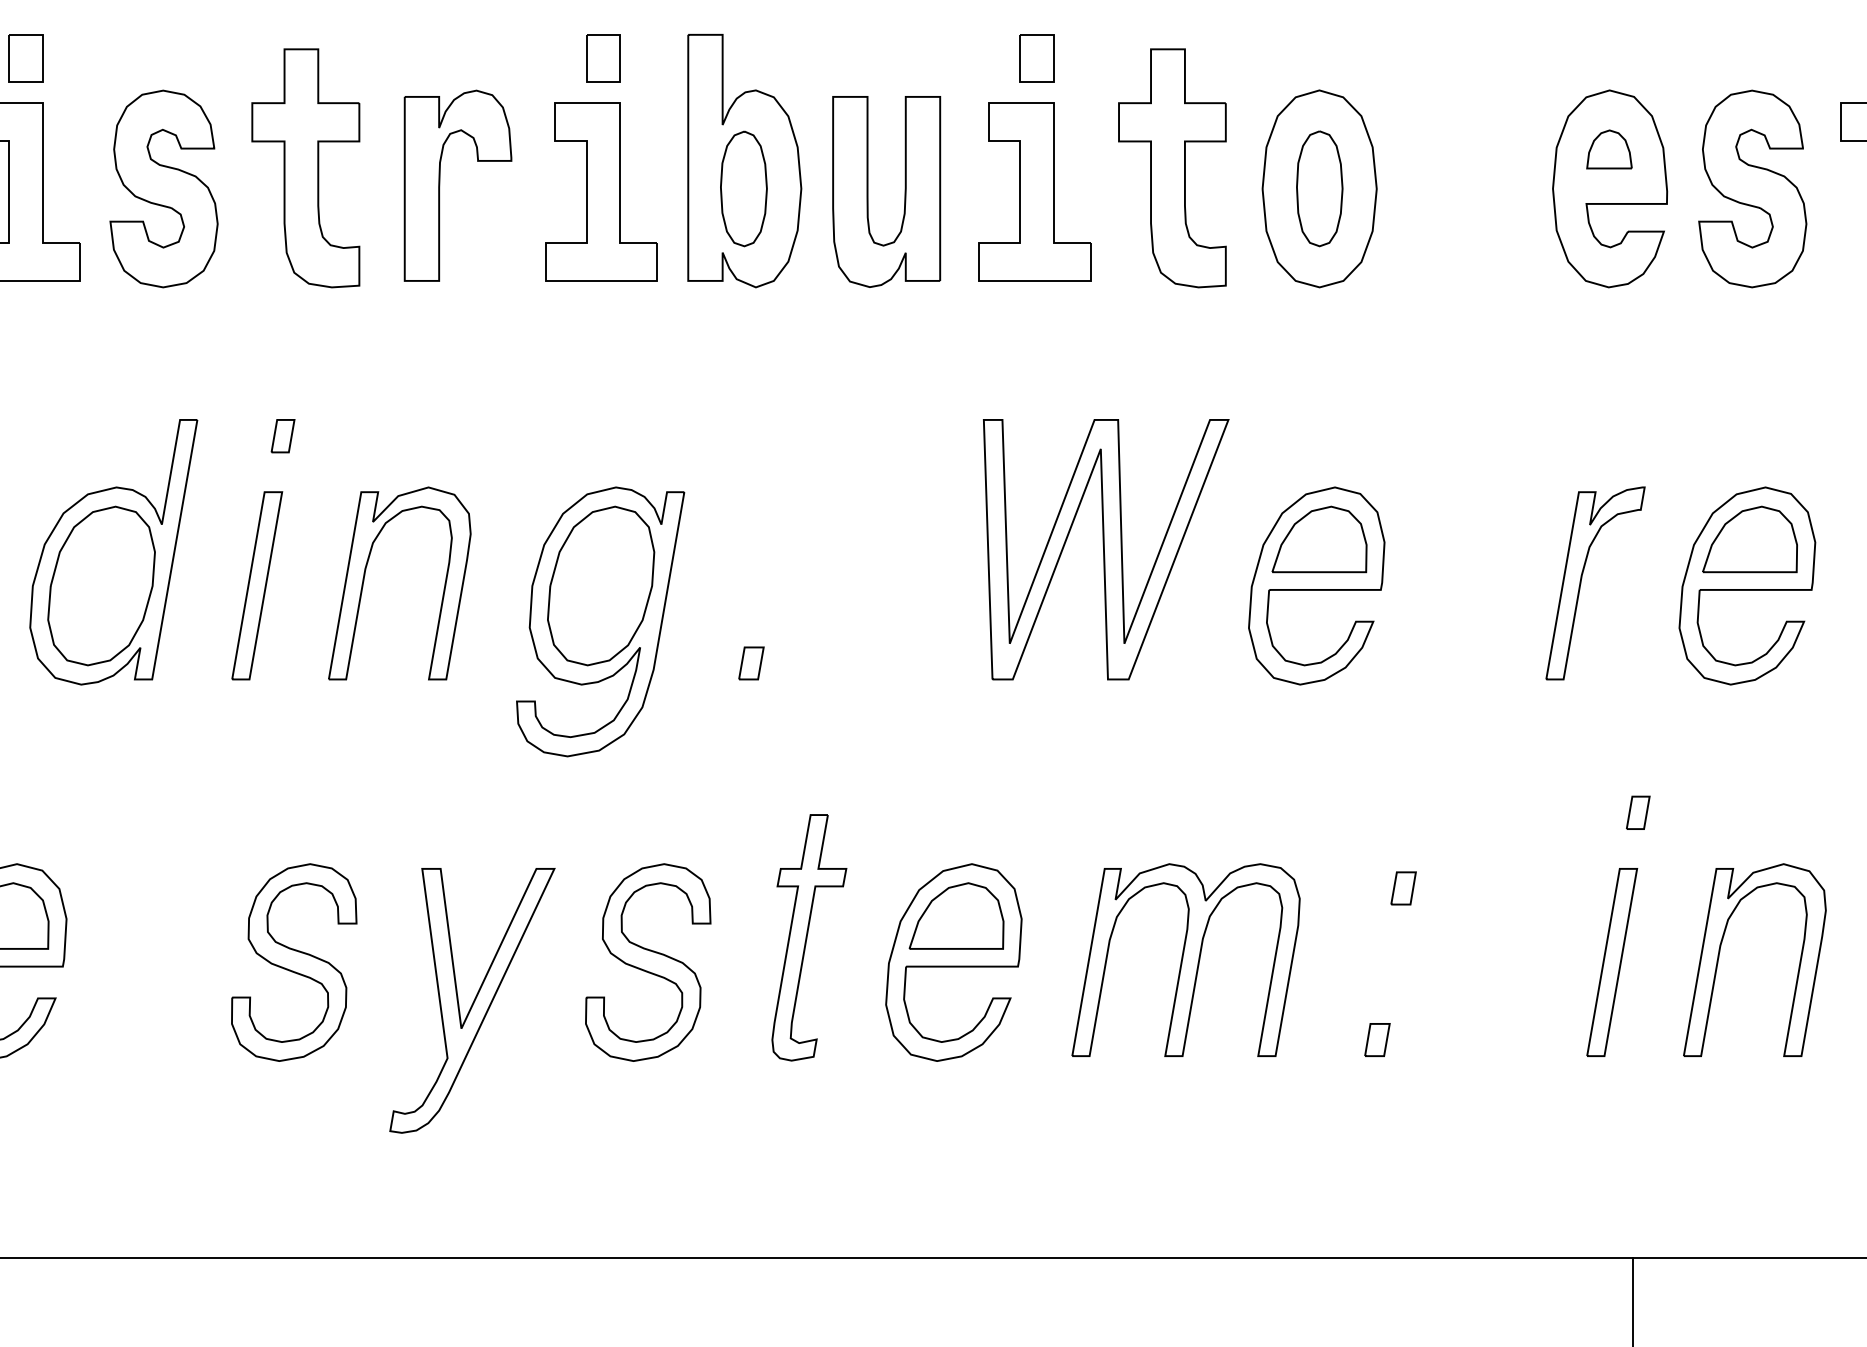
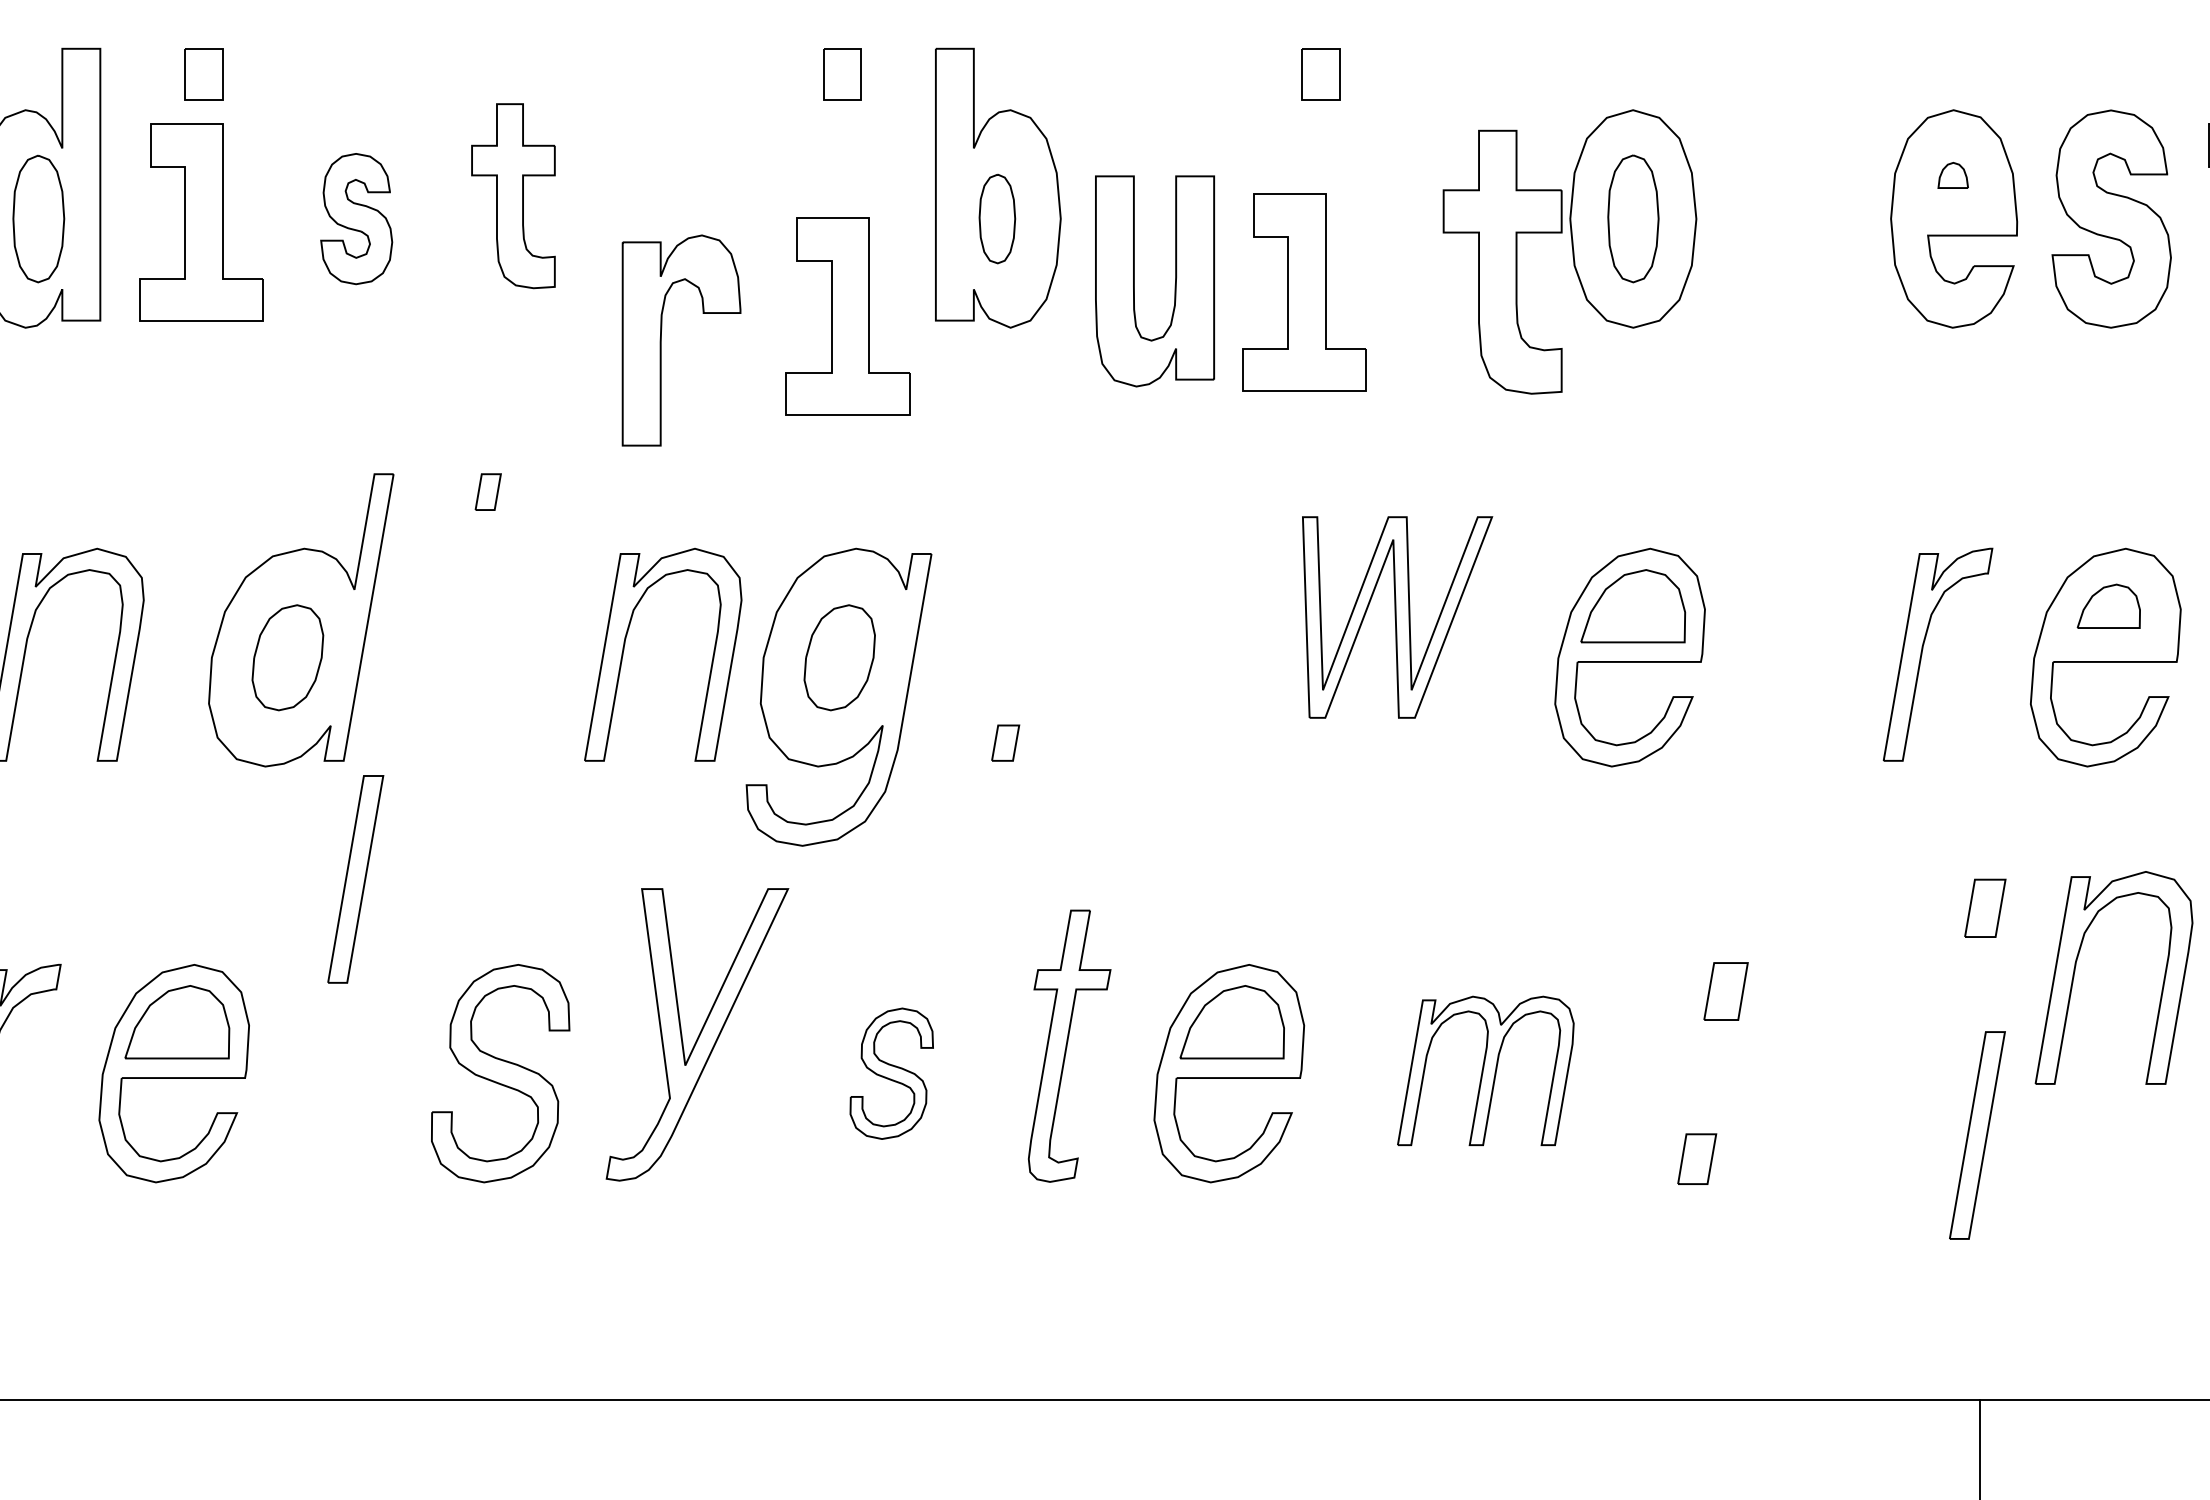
part: (1608, 149) -> (1952, 175), size x0.6
part: (305, 167) -> (513, 195), size x0.7
part: (1172, 167) -> (1502, 261), moved
part: (439, 185) -> (661, 340), moved
part: (163, 188) -> (356, 218), size x0.6
part: (744, 188) -> (997, 218), size x0.7
part: (601, 192) -> (847, 316), moved
part: (868, 192) -> (1134, 281), moved
part: (1034, 192) -> (1304, 292), moved
part: (1749, 539) -> (2108, 606), size x0.6
part: (1106, 549) -> (1397, 617), size x0.7
part: (364, 579) -> (624, 650), moved
part: (101, 585) -> (287, 657), size x0.6
part: (257, 585) -> (355, 879), moved
part: (601, 585) -> (839, 657), size x0.6
part: (1637, 812) -> (1984, 907), size x1.6
part: (1403, 888) -> (1725, 991), size x1.6
part: (1719, 954) -> (2075, 971), moved
part: (1185, 959) -> (1485, 1070), size x0.7
part: (648, 962) -> (891, 1073), size x0.6
part: (1612, 962) -> (1977, 1135), moved
part: (472, 1000) -> (697, 1034), moved
part: (1376, 1039) -> (1696, 1158), size x1.4

